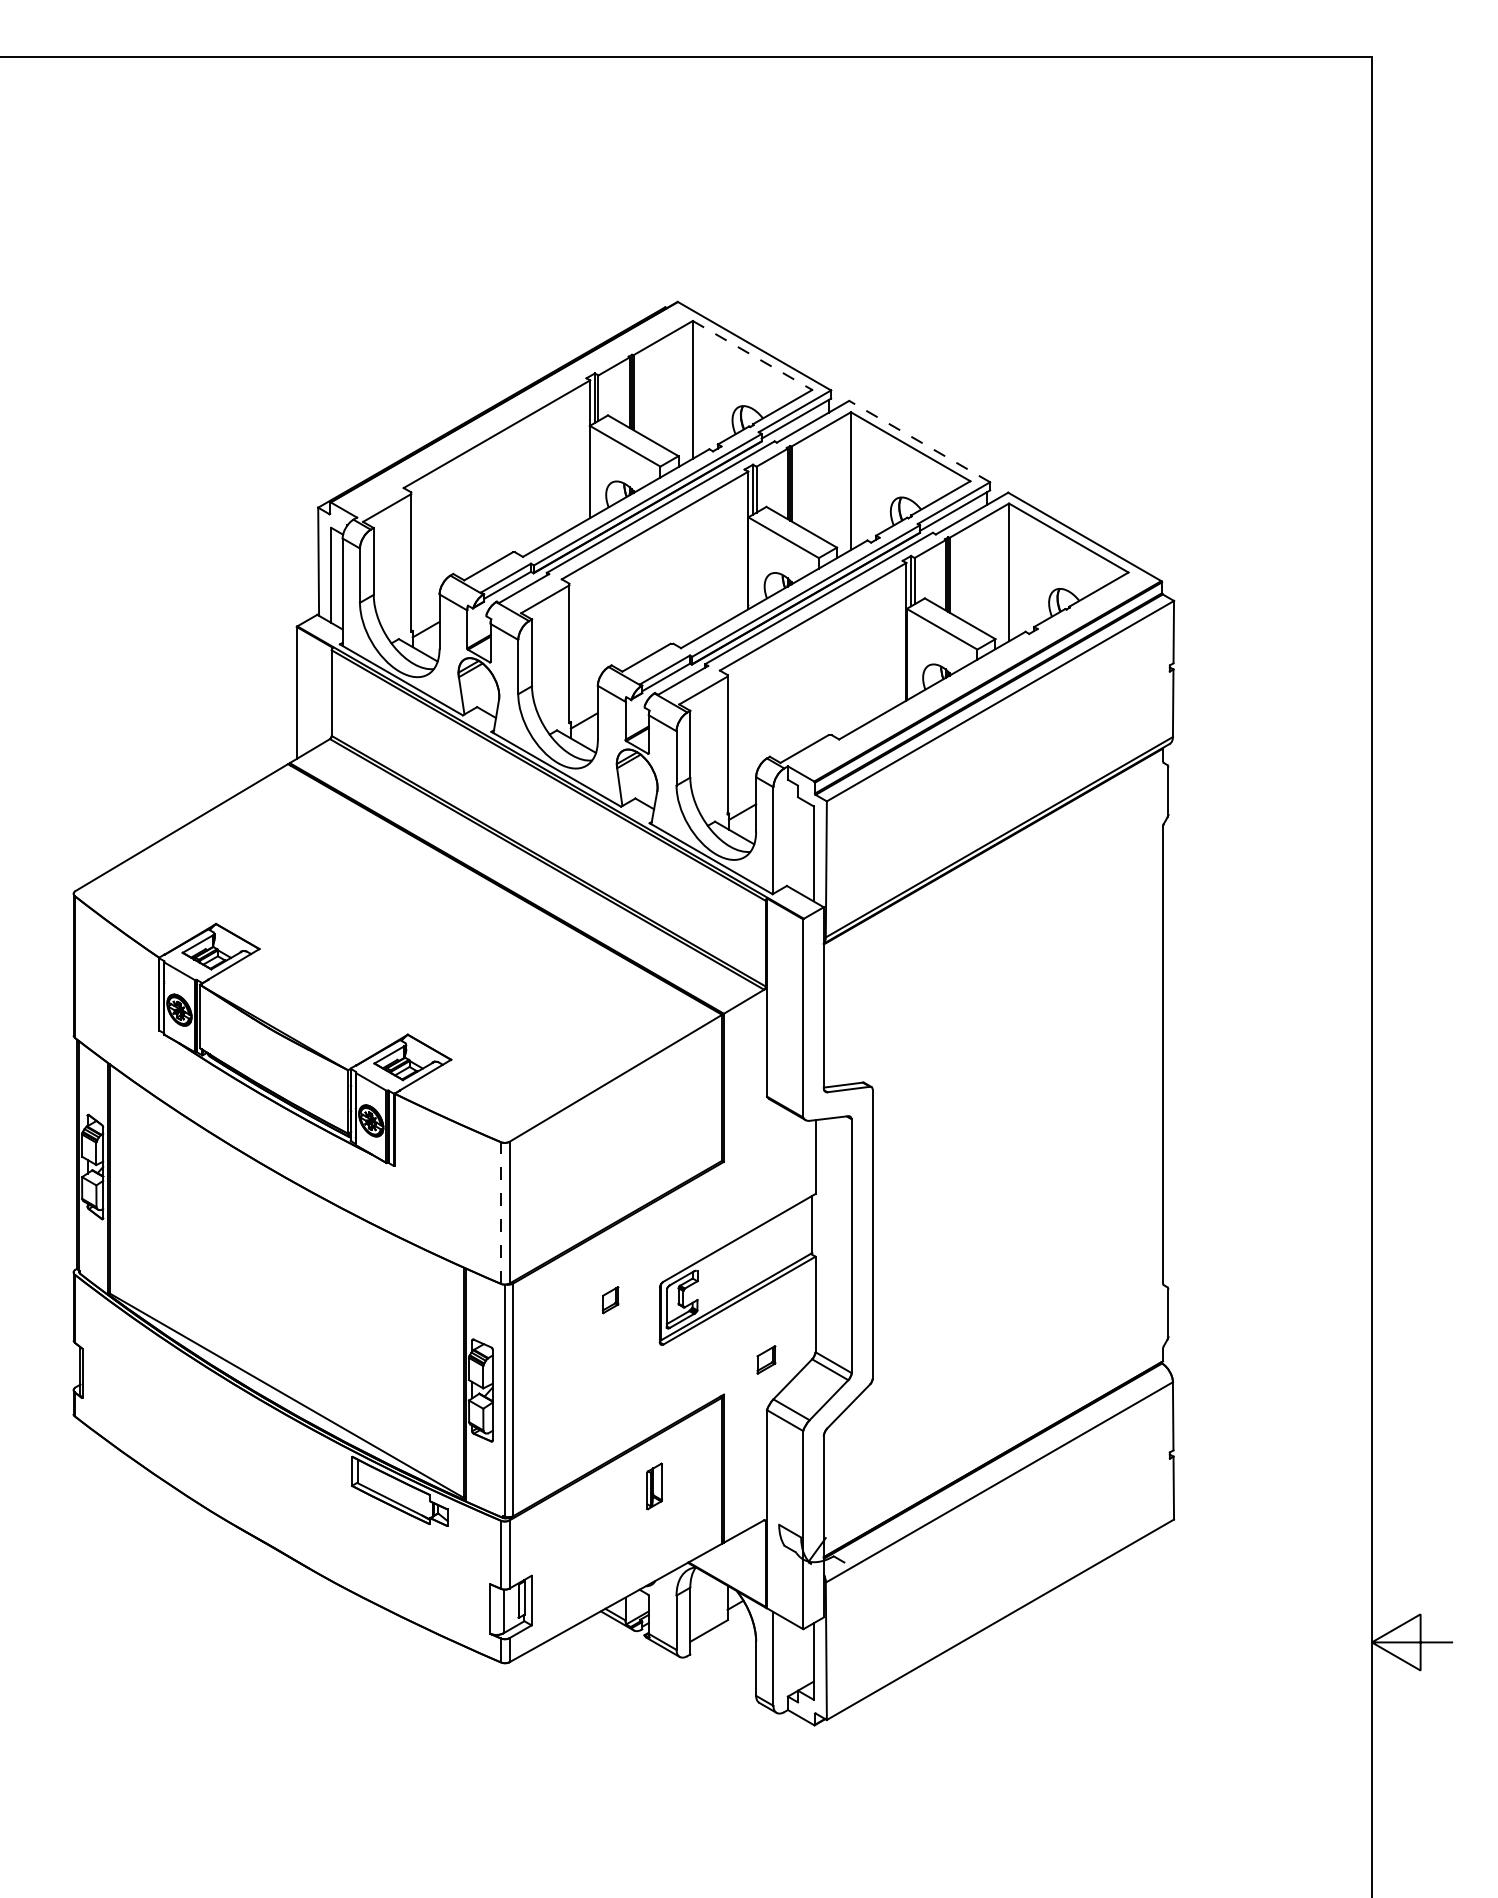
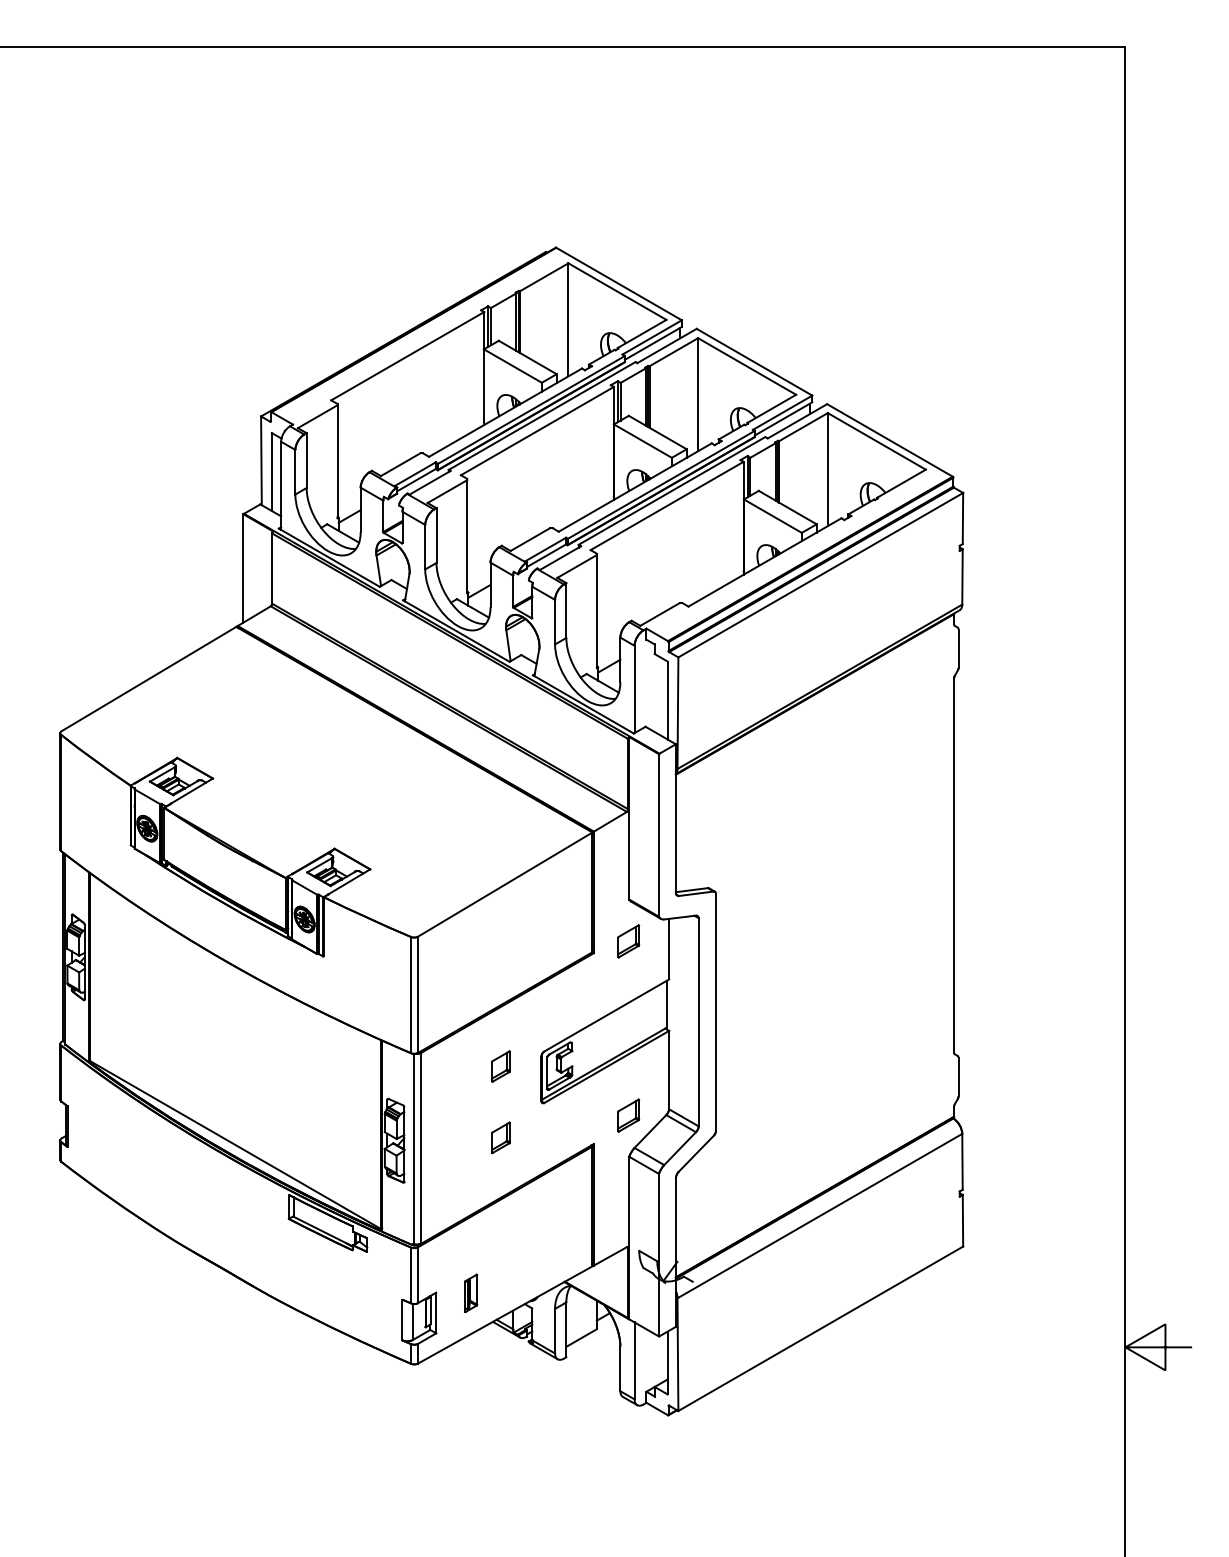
line: (752, 355) -> (617, 291), dashed -> solid
line: (919, 441) -> (754, 362), dashed -> solid
part: (766, 1147) -> (628, 941), added
line: (501, 1212) -> (411, 994), dashed -> solid
part: (610, 1300) -> (500, 1066), size x1.43
part: (766, 1359) -> (628, 1115), size x1.43
part: (610, 1386) -> (500, 1137), added
part: (655, 1485) -> (471, 1292), moved

